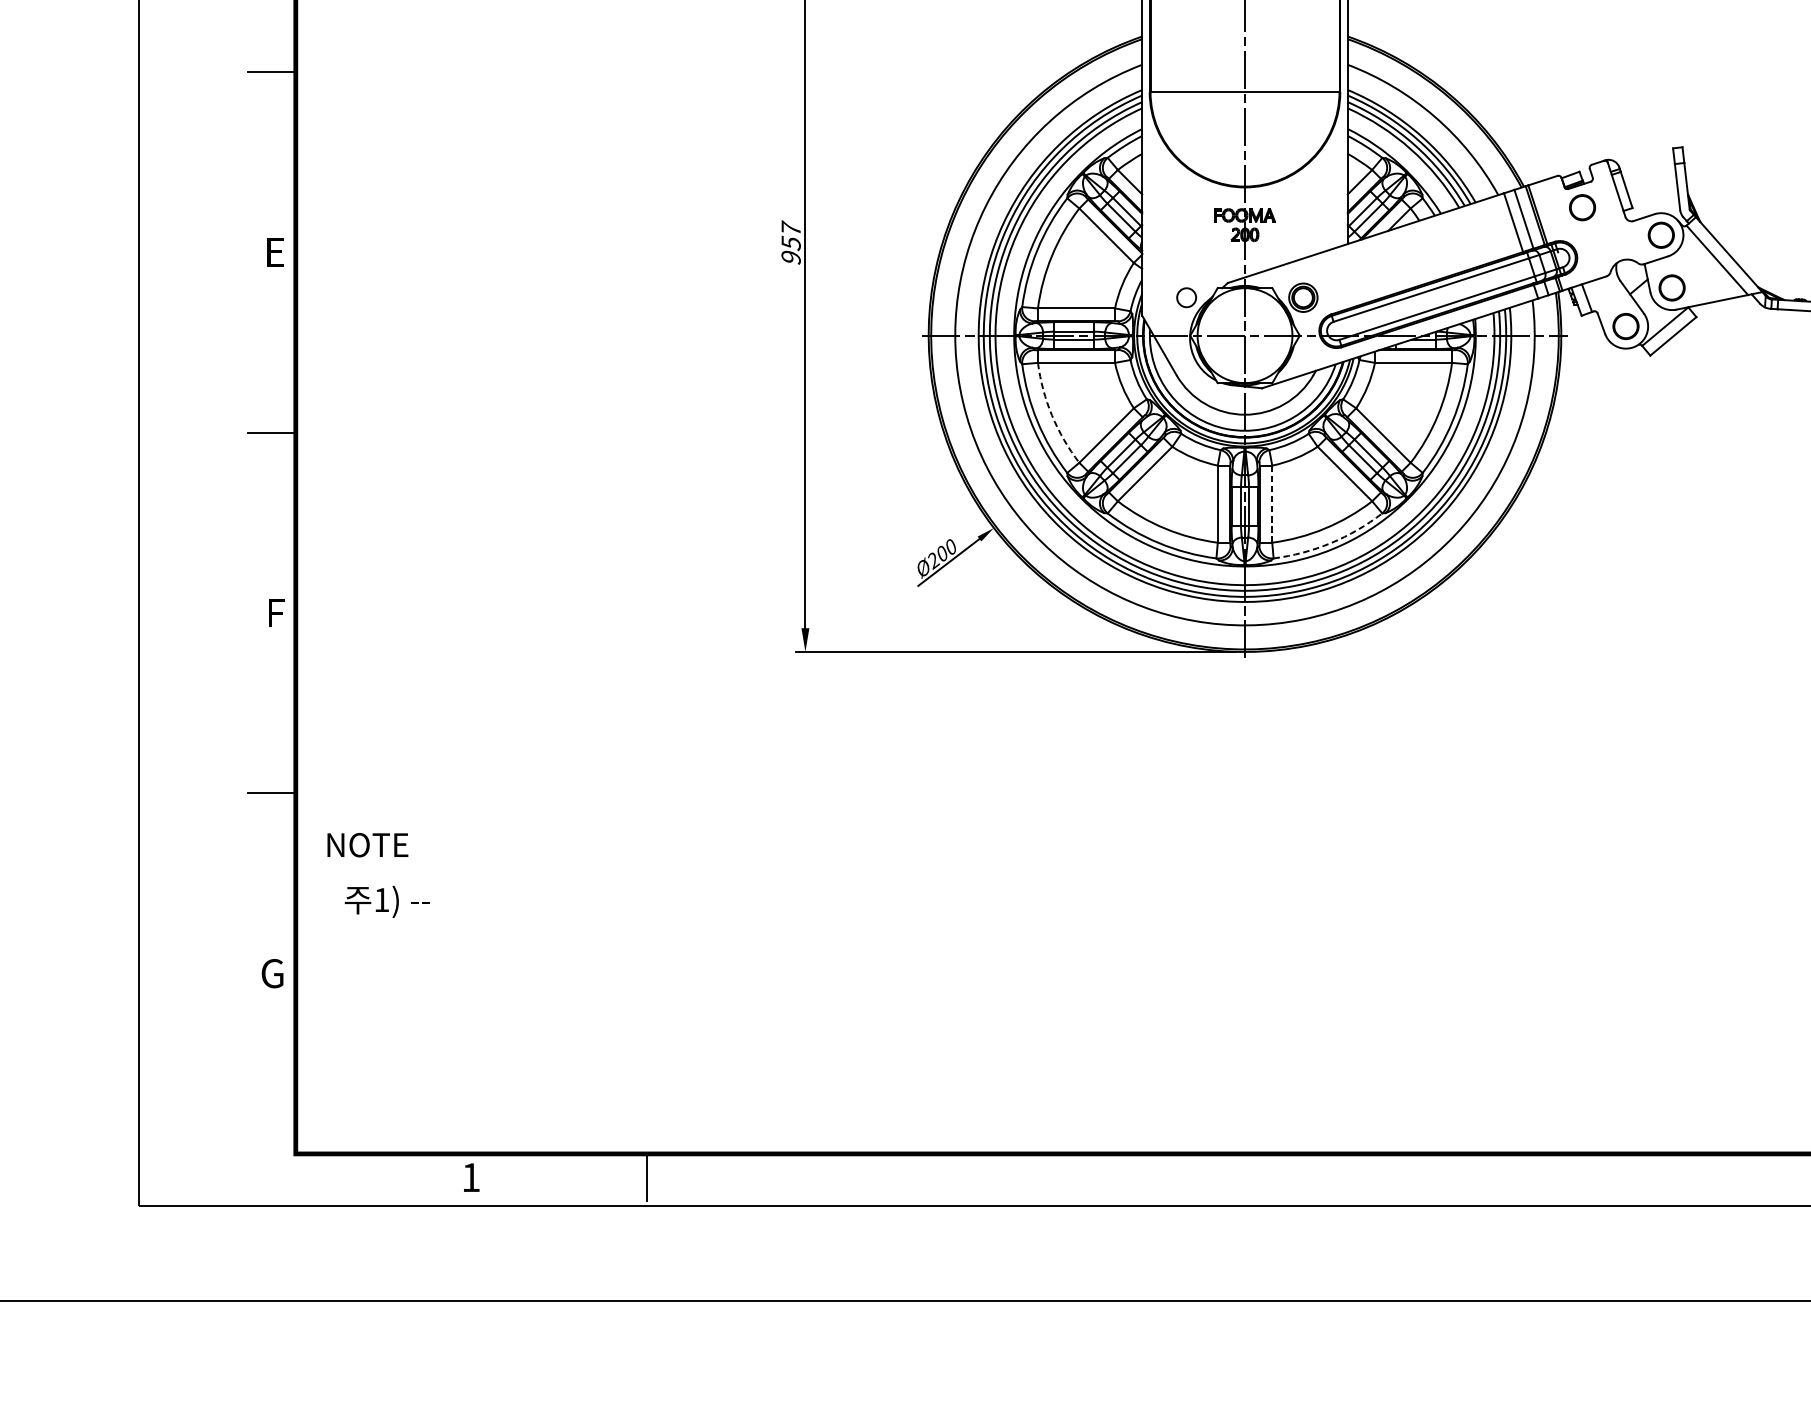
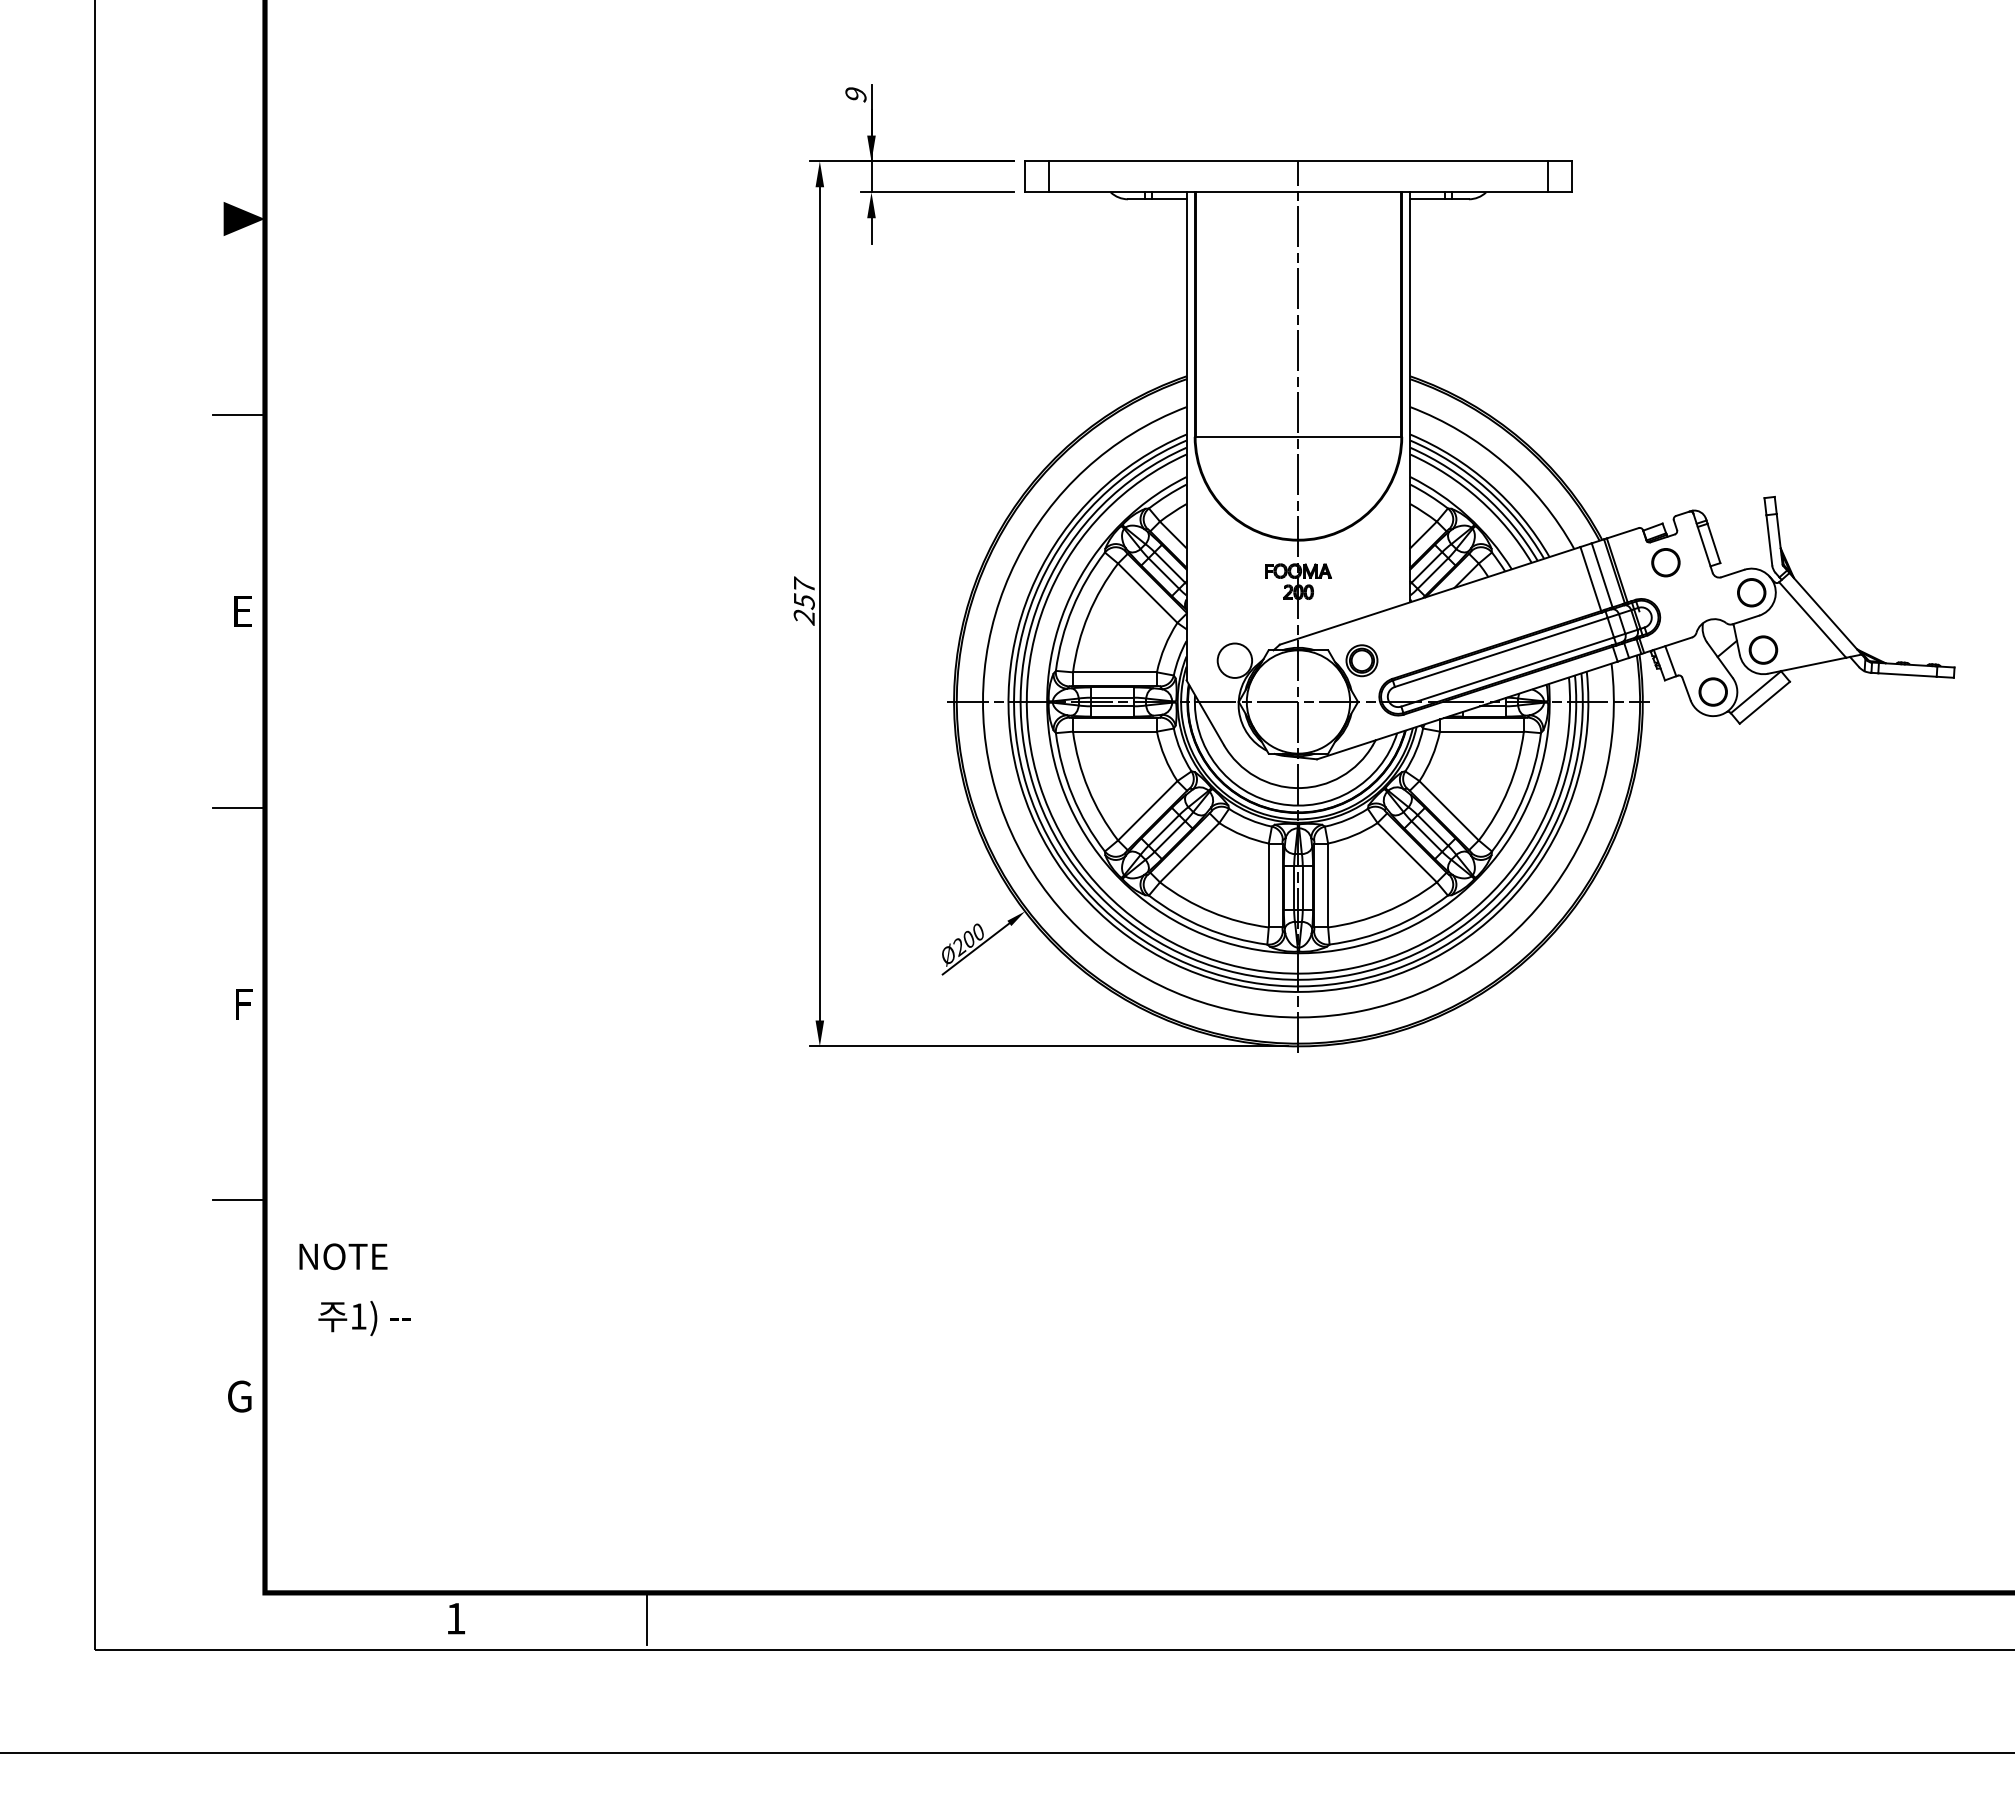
text: (791, 258) -> (804, 617), 957 -> 257
circle: (1186, 297) -> (1234, 660), size x1.67
arc: (1052, 416) -> (1088, 789), dashed -> solid
line: (1272, 504) -> (1328, 885), dashed -> solid
arc: (1331, 542) -> (1392, 927), dashed -> solid

